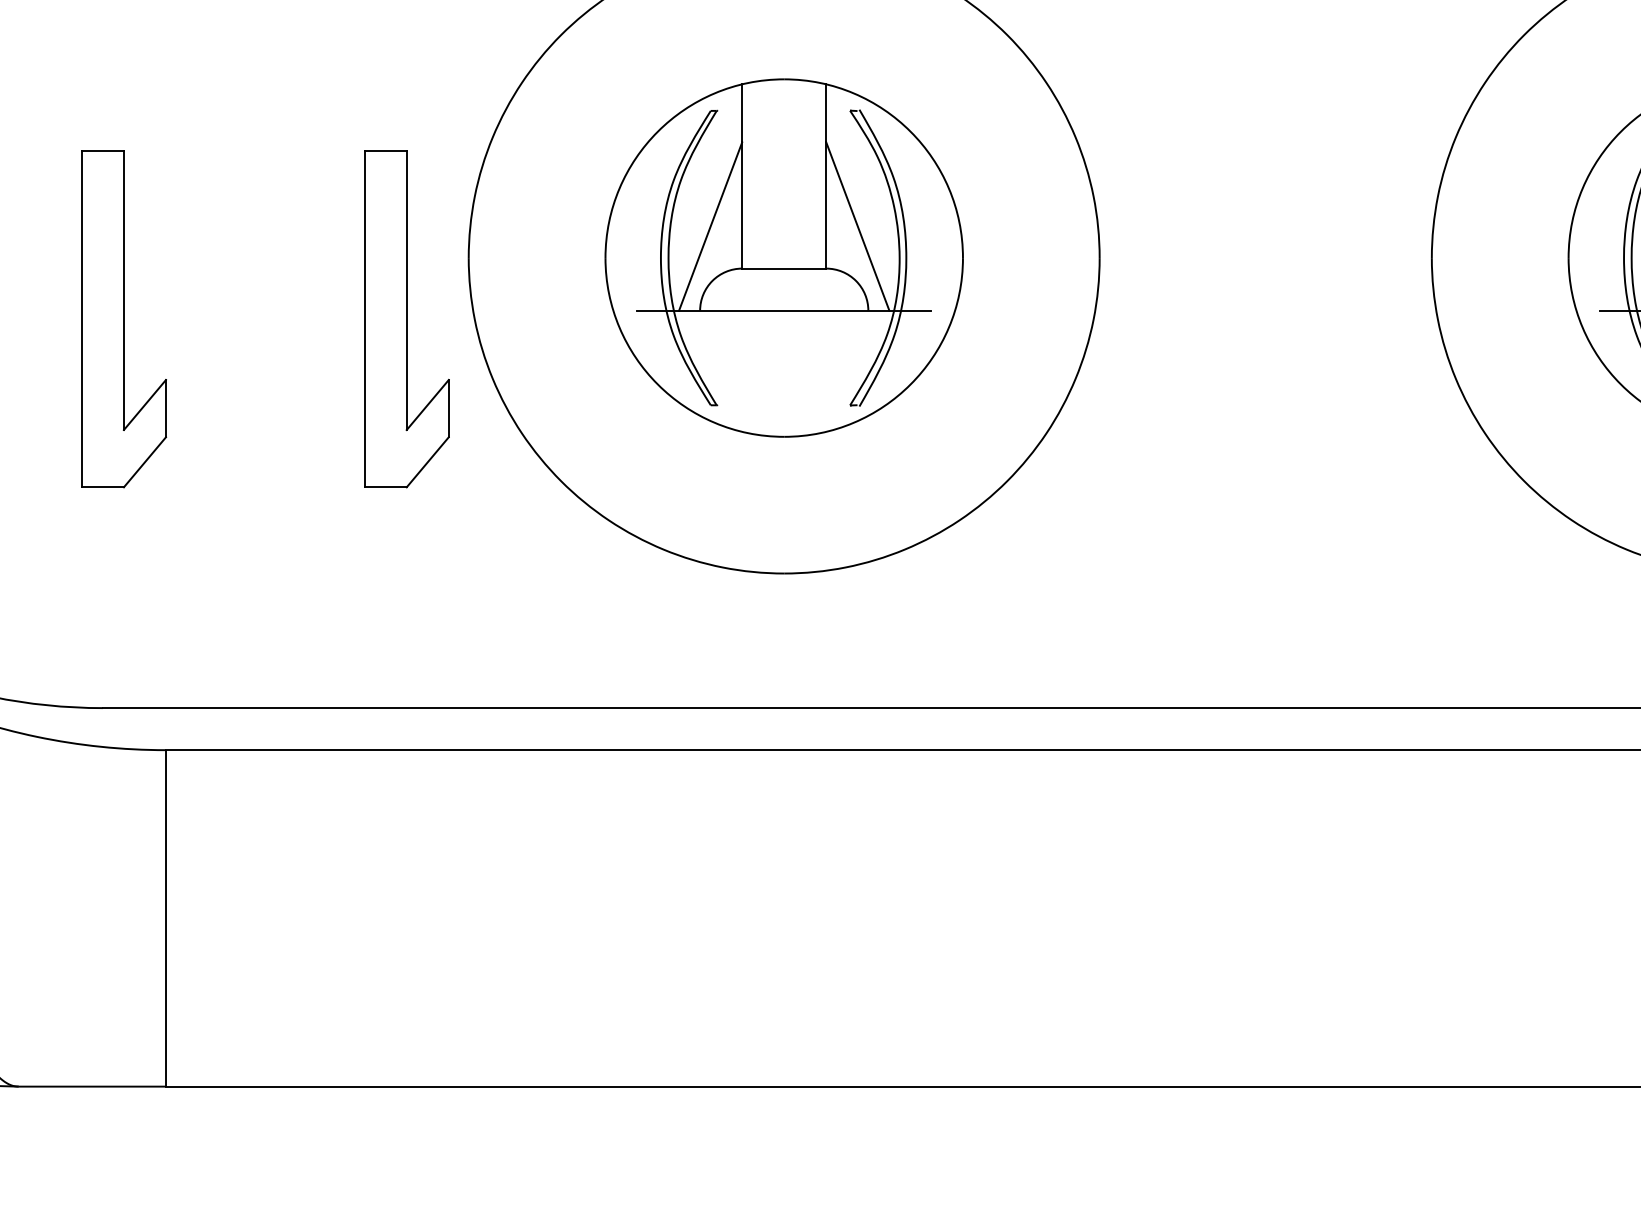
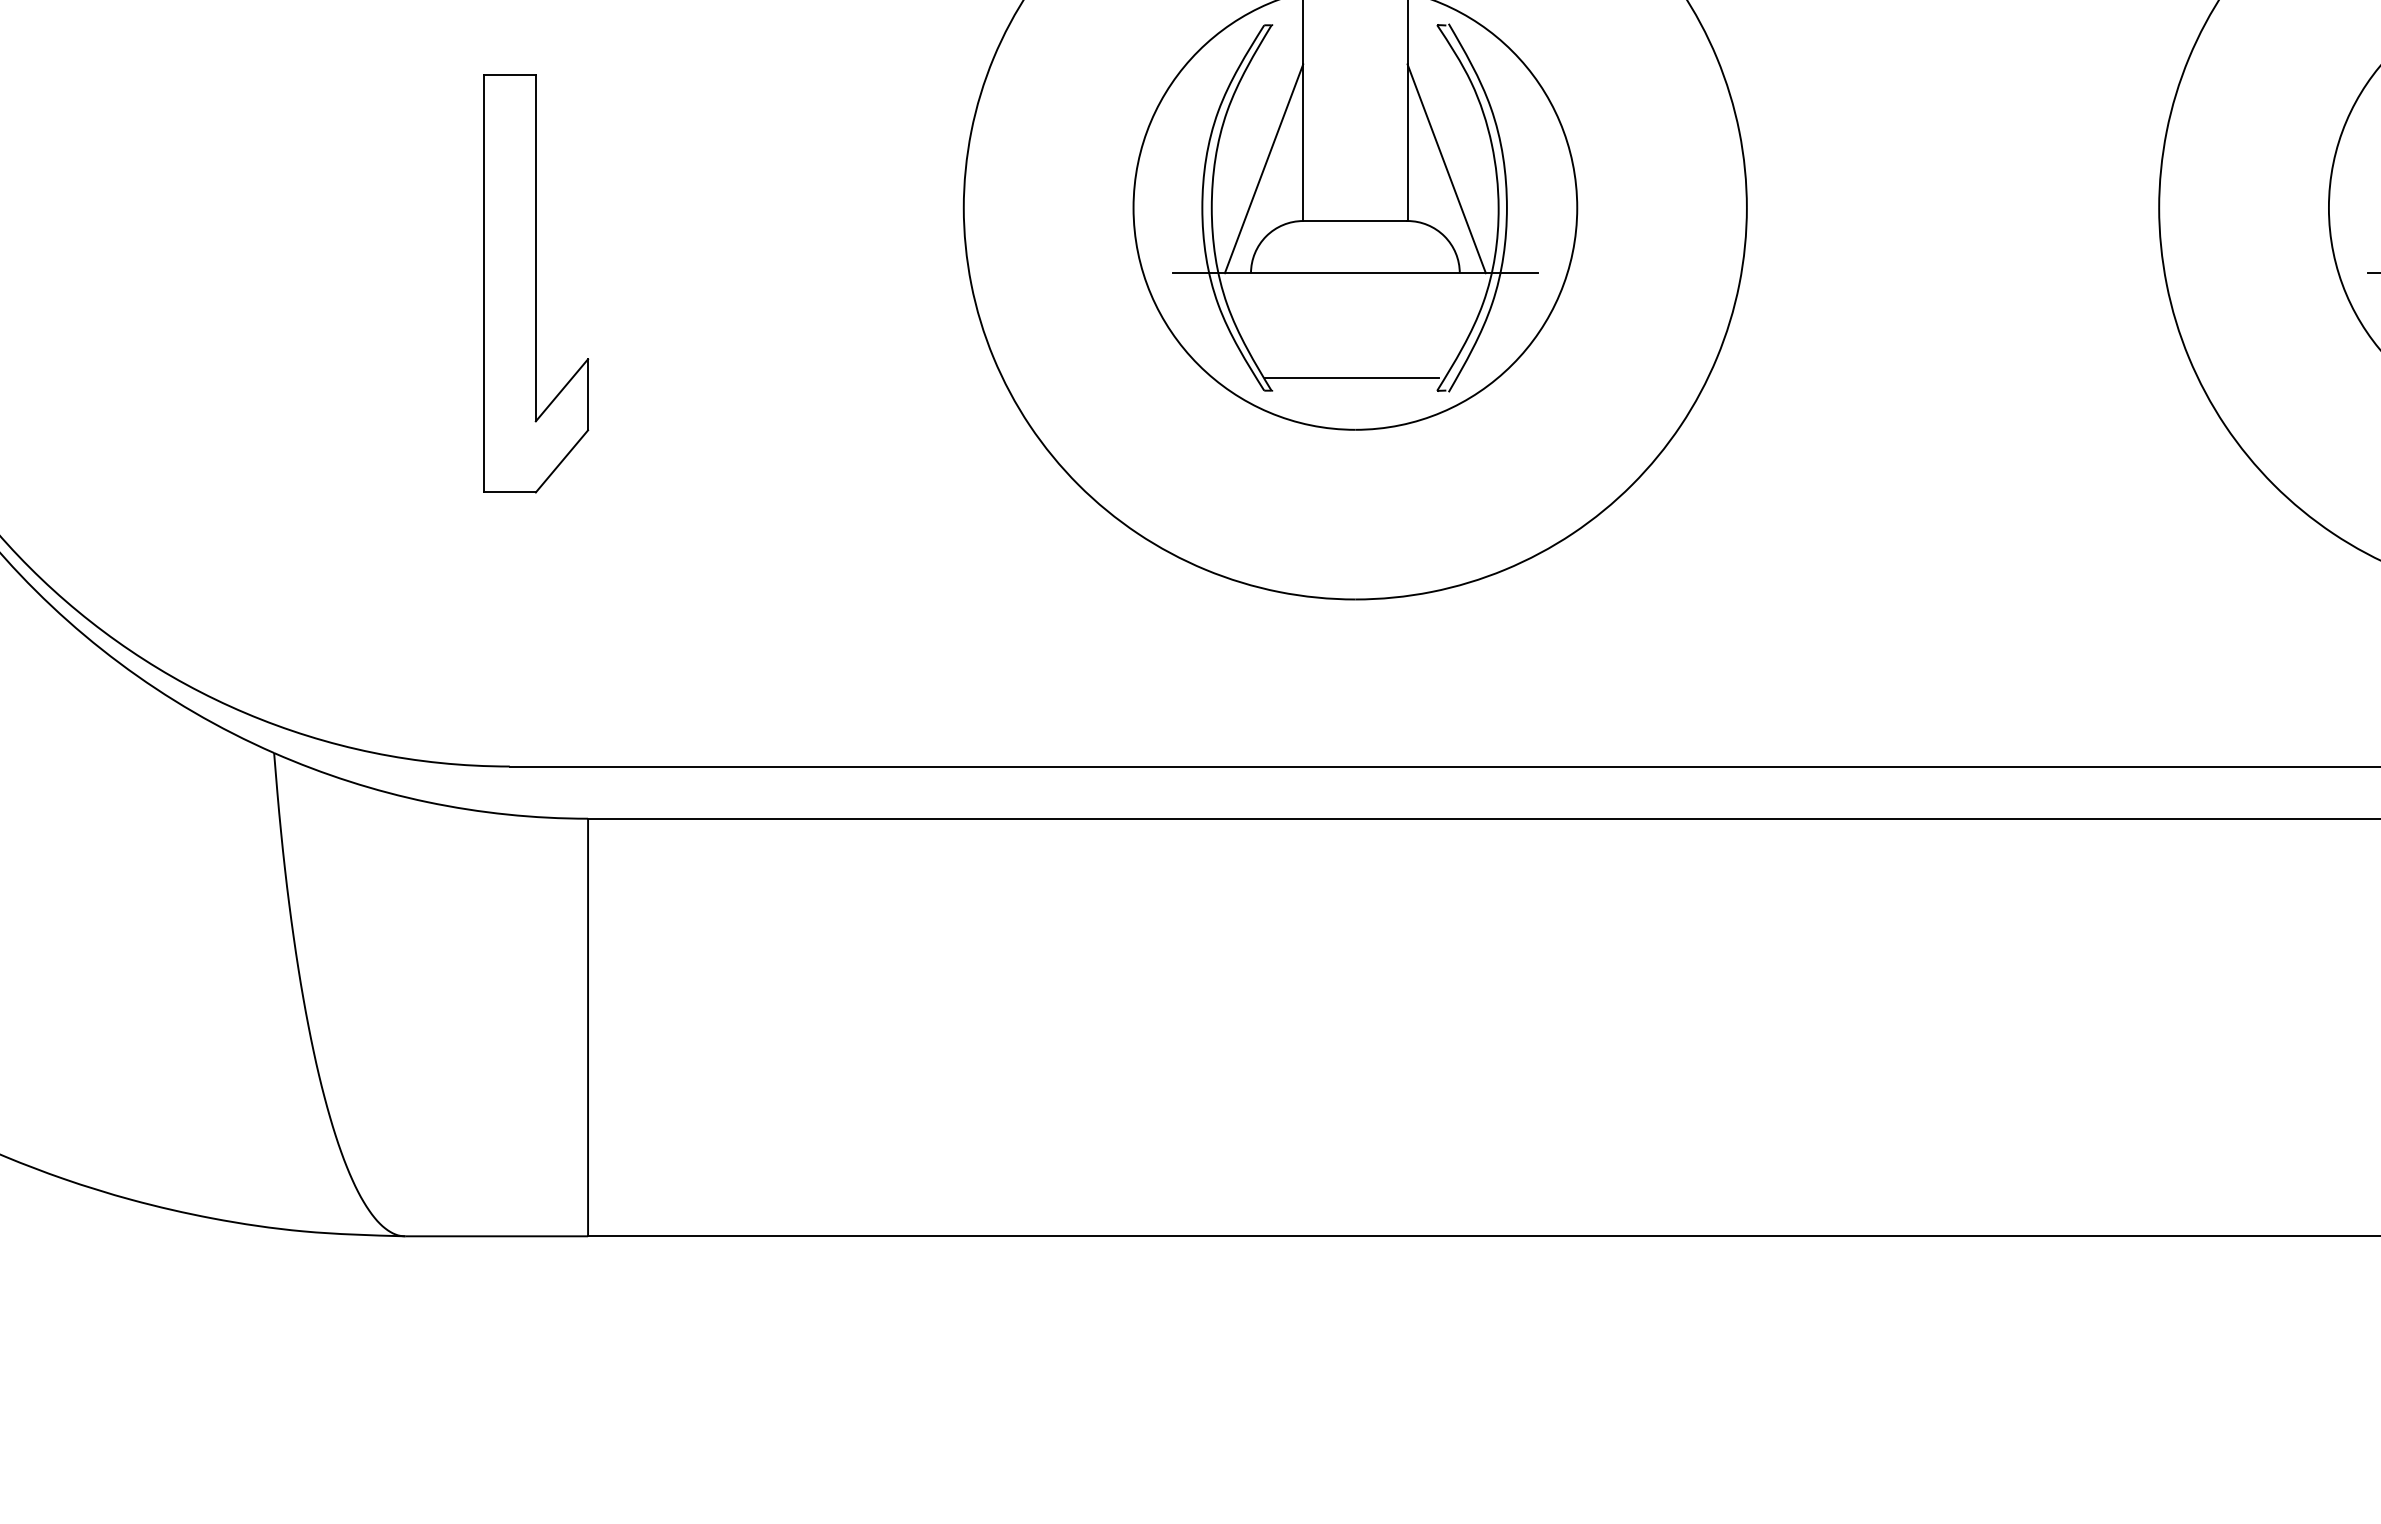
part: (407, 318) -> (887, 283), removed
line: (781, 394) -> (1351, 377), added

